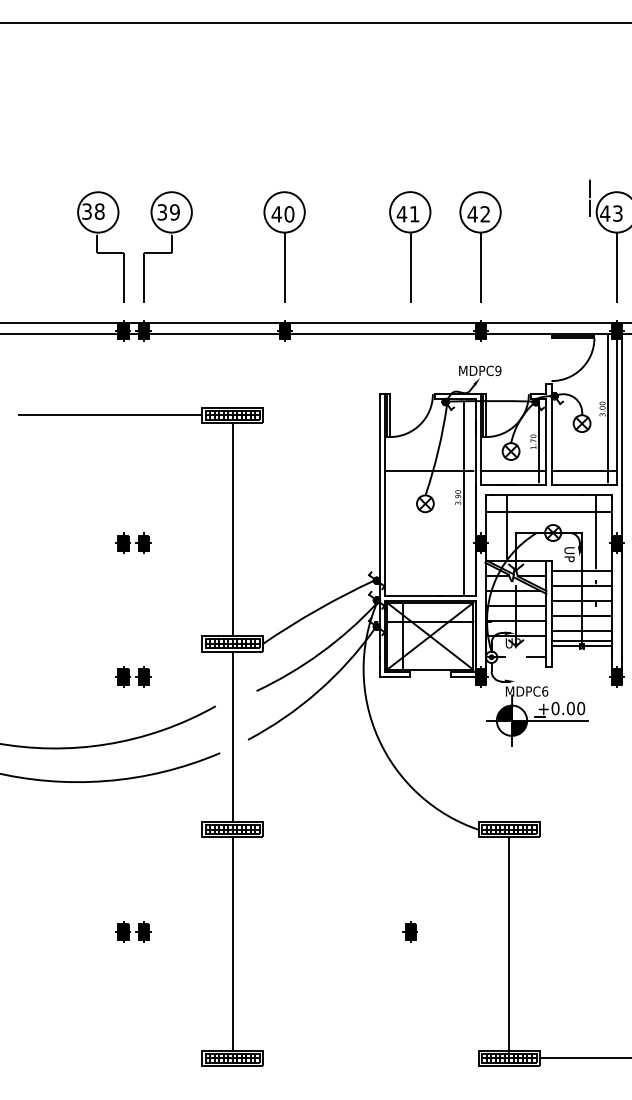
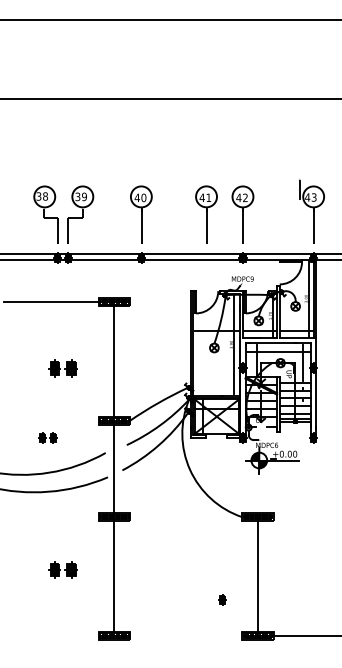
part: (132, 541) -> (62, 367), size x1.6
part: (132, 676) -> (47, 437), moved
part: (132, 930) -> (62, 569), size x1.6
part: (410, 930) -> (222, 599), moved

